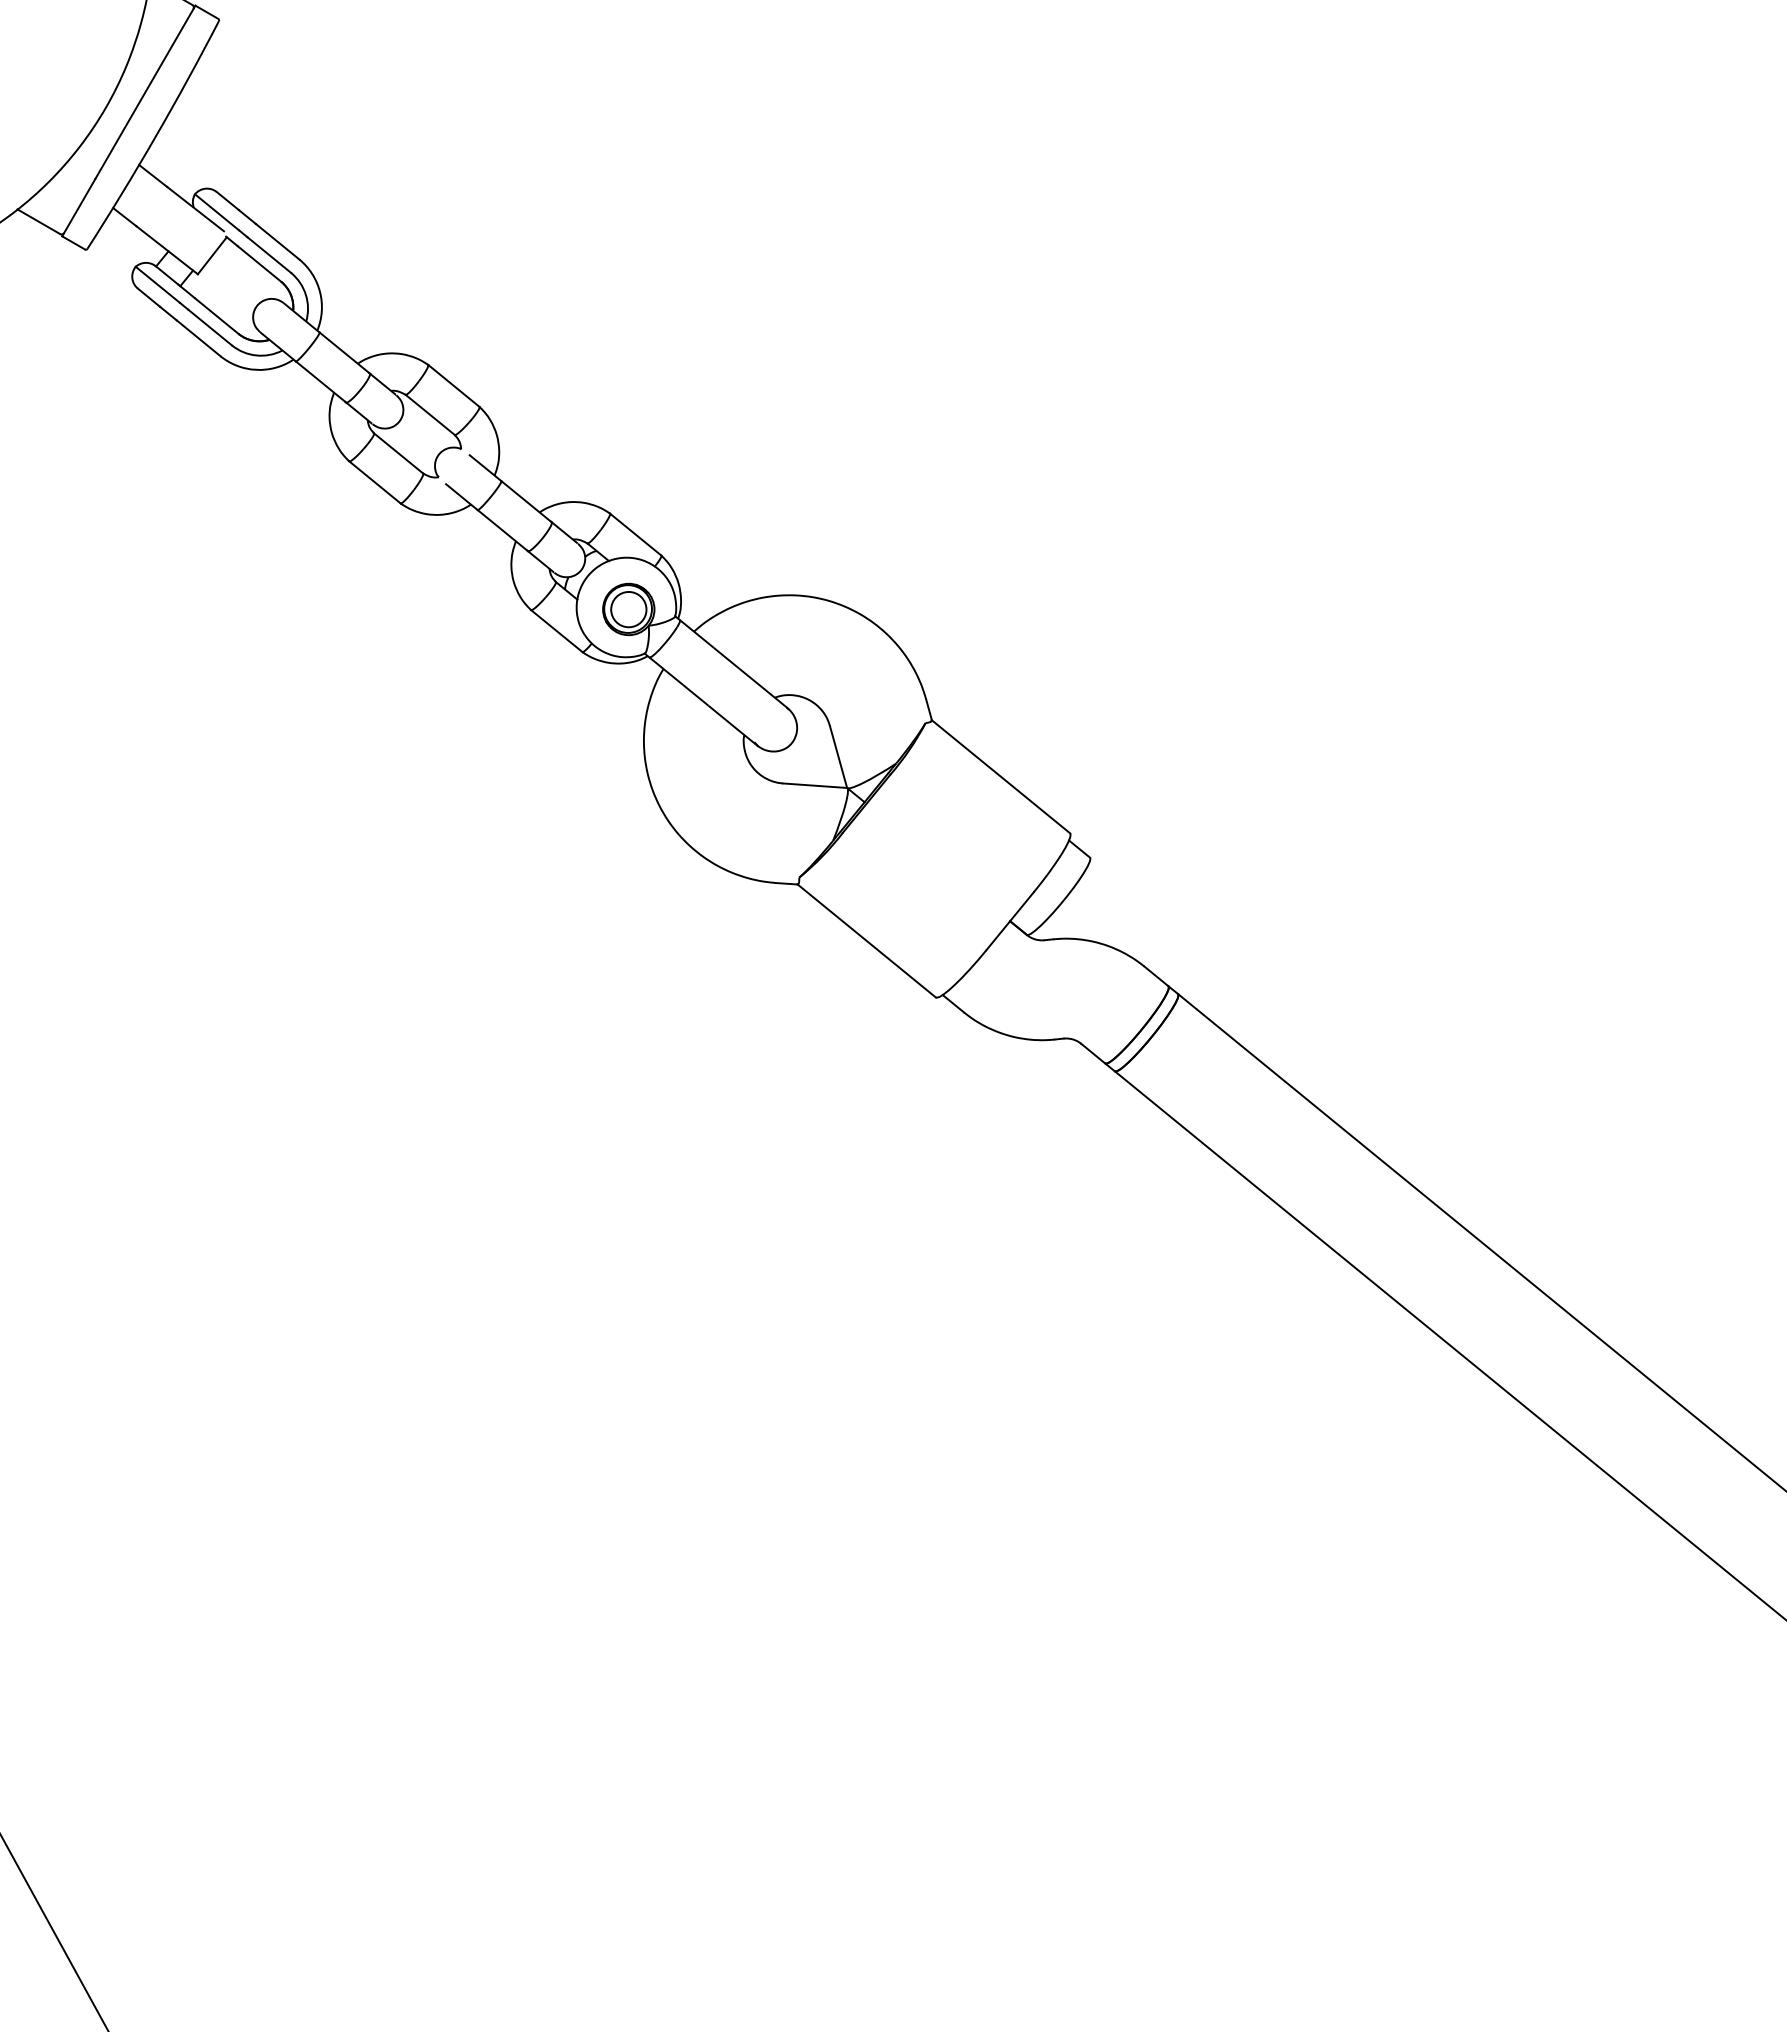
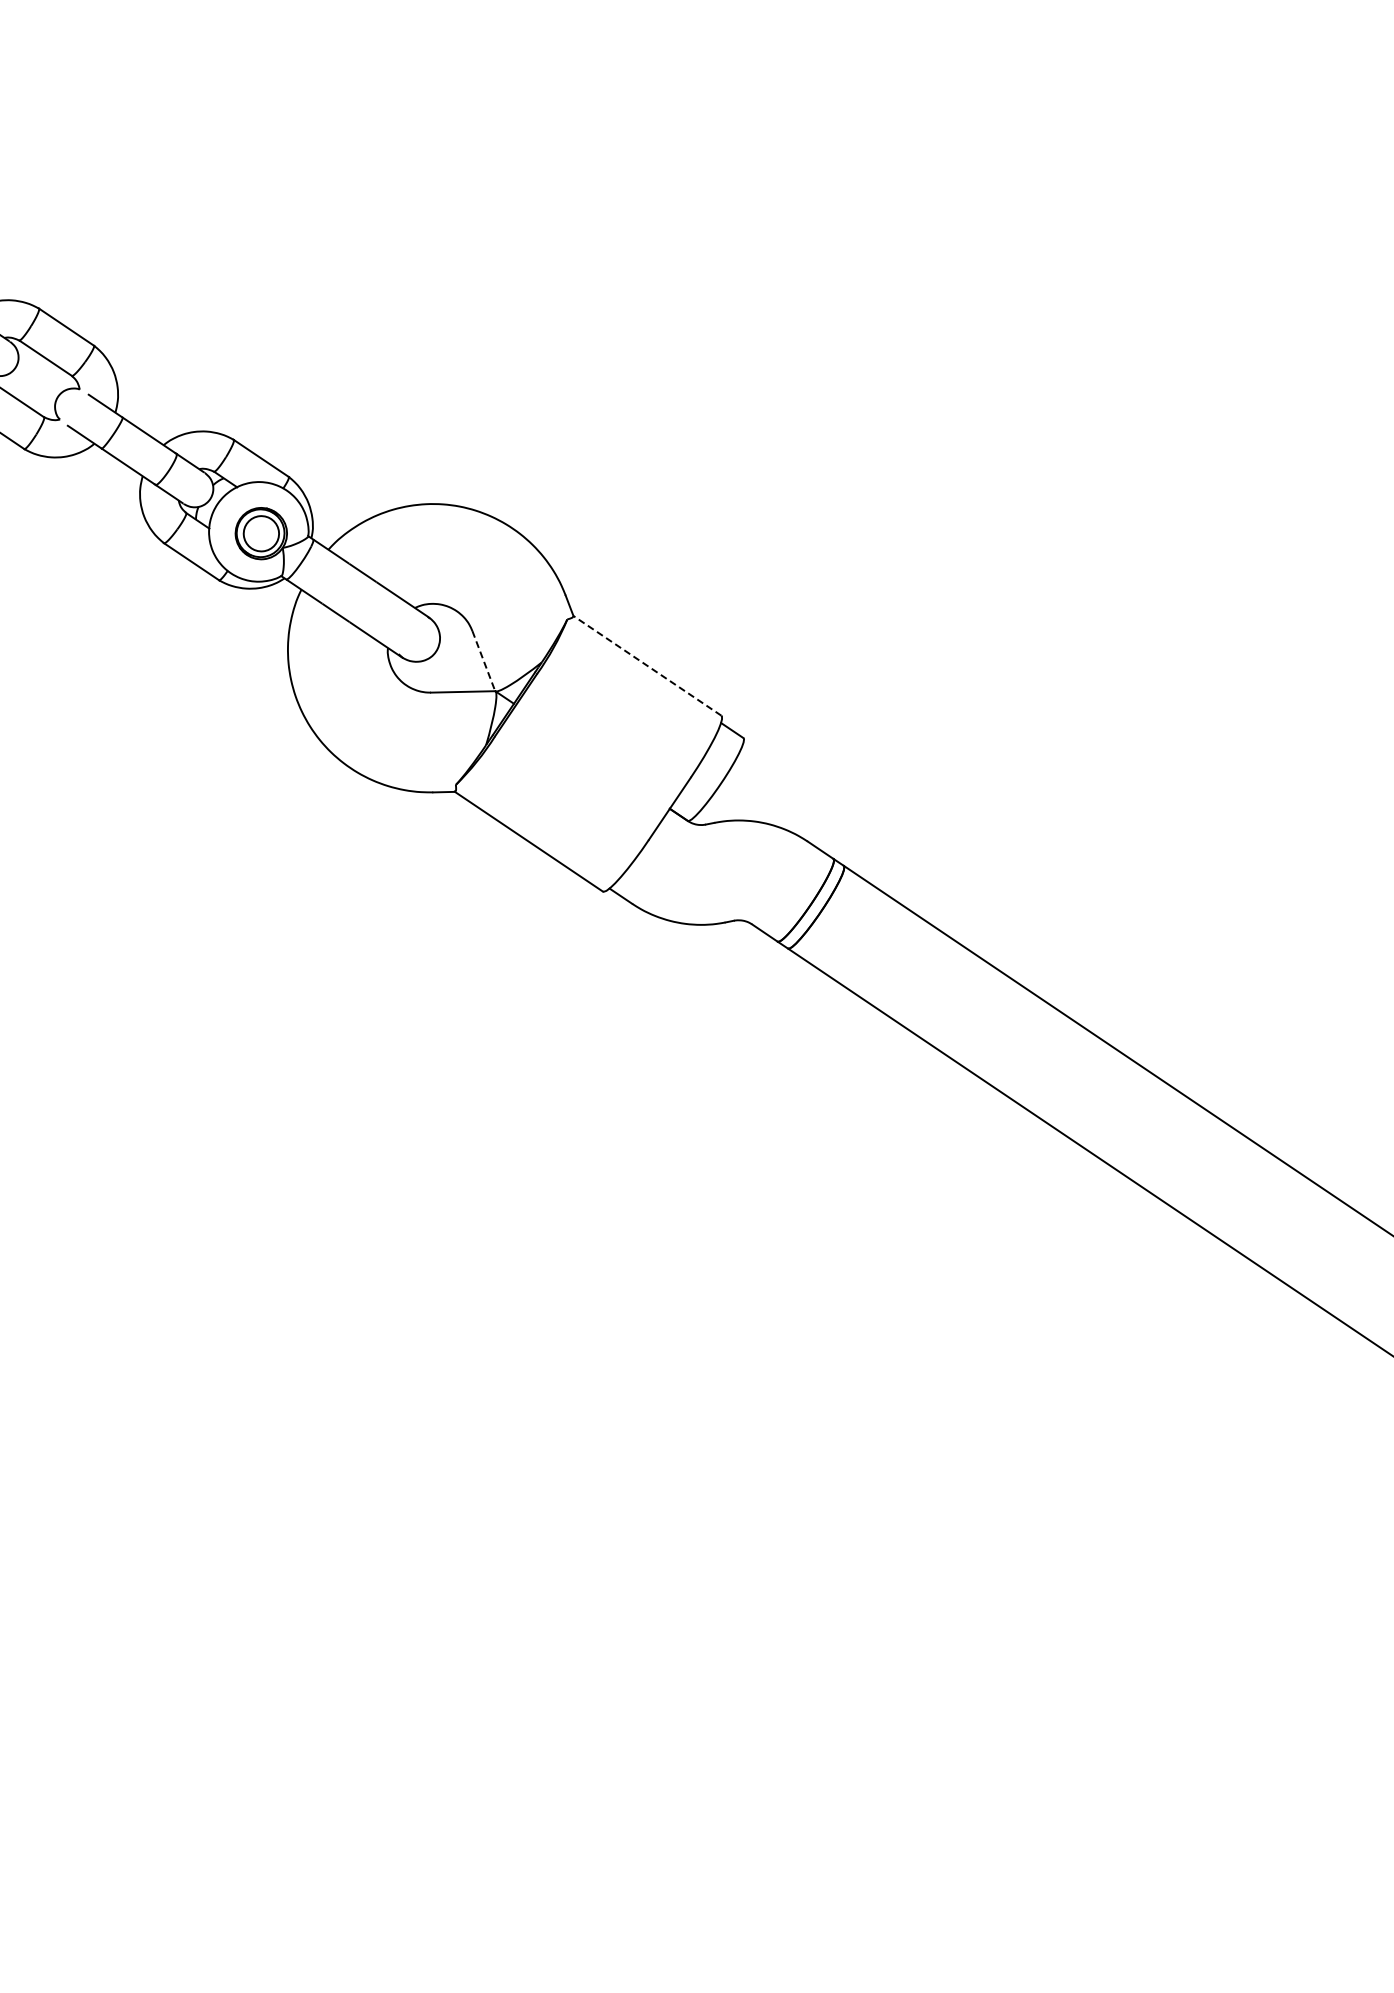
line: (838, 757) -> (483, 661), solid -> dashed
line: (1000, 776) -> (646, 665), solid -> dashed

